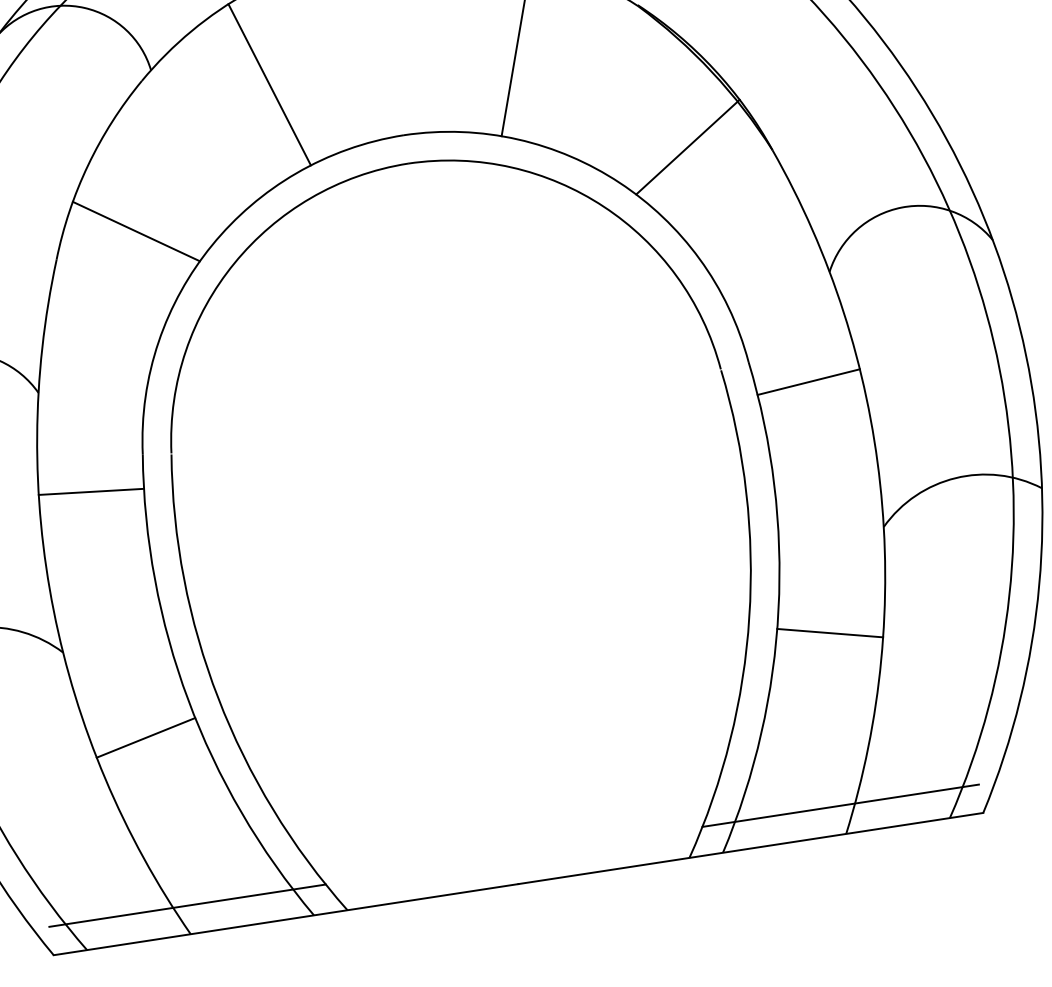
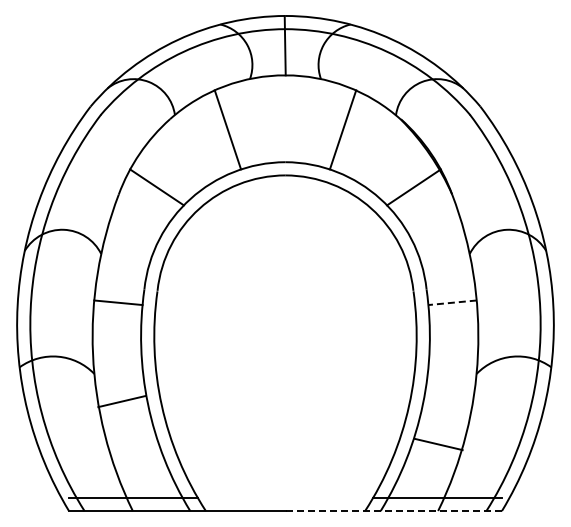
line: (808, 381) -> (452, 302), solid -> dashed
line: (829, 633) -> (438, 444), moved
line: (144, 738) -> (121, 401), moved
line: (750, 849) -> (393, 511), solid -> dashed

